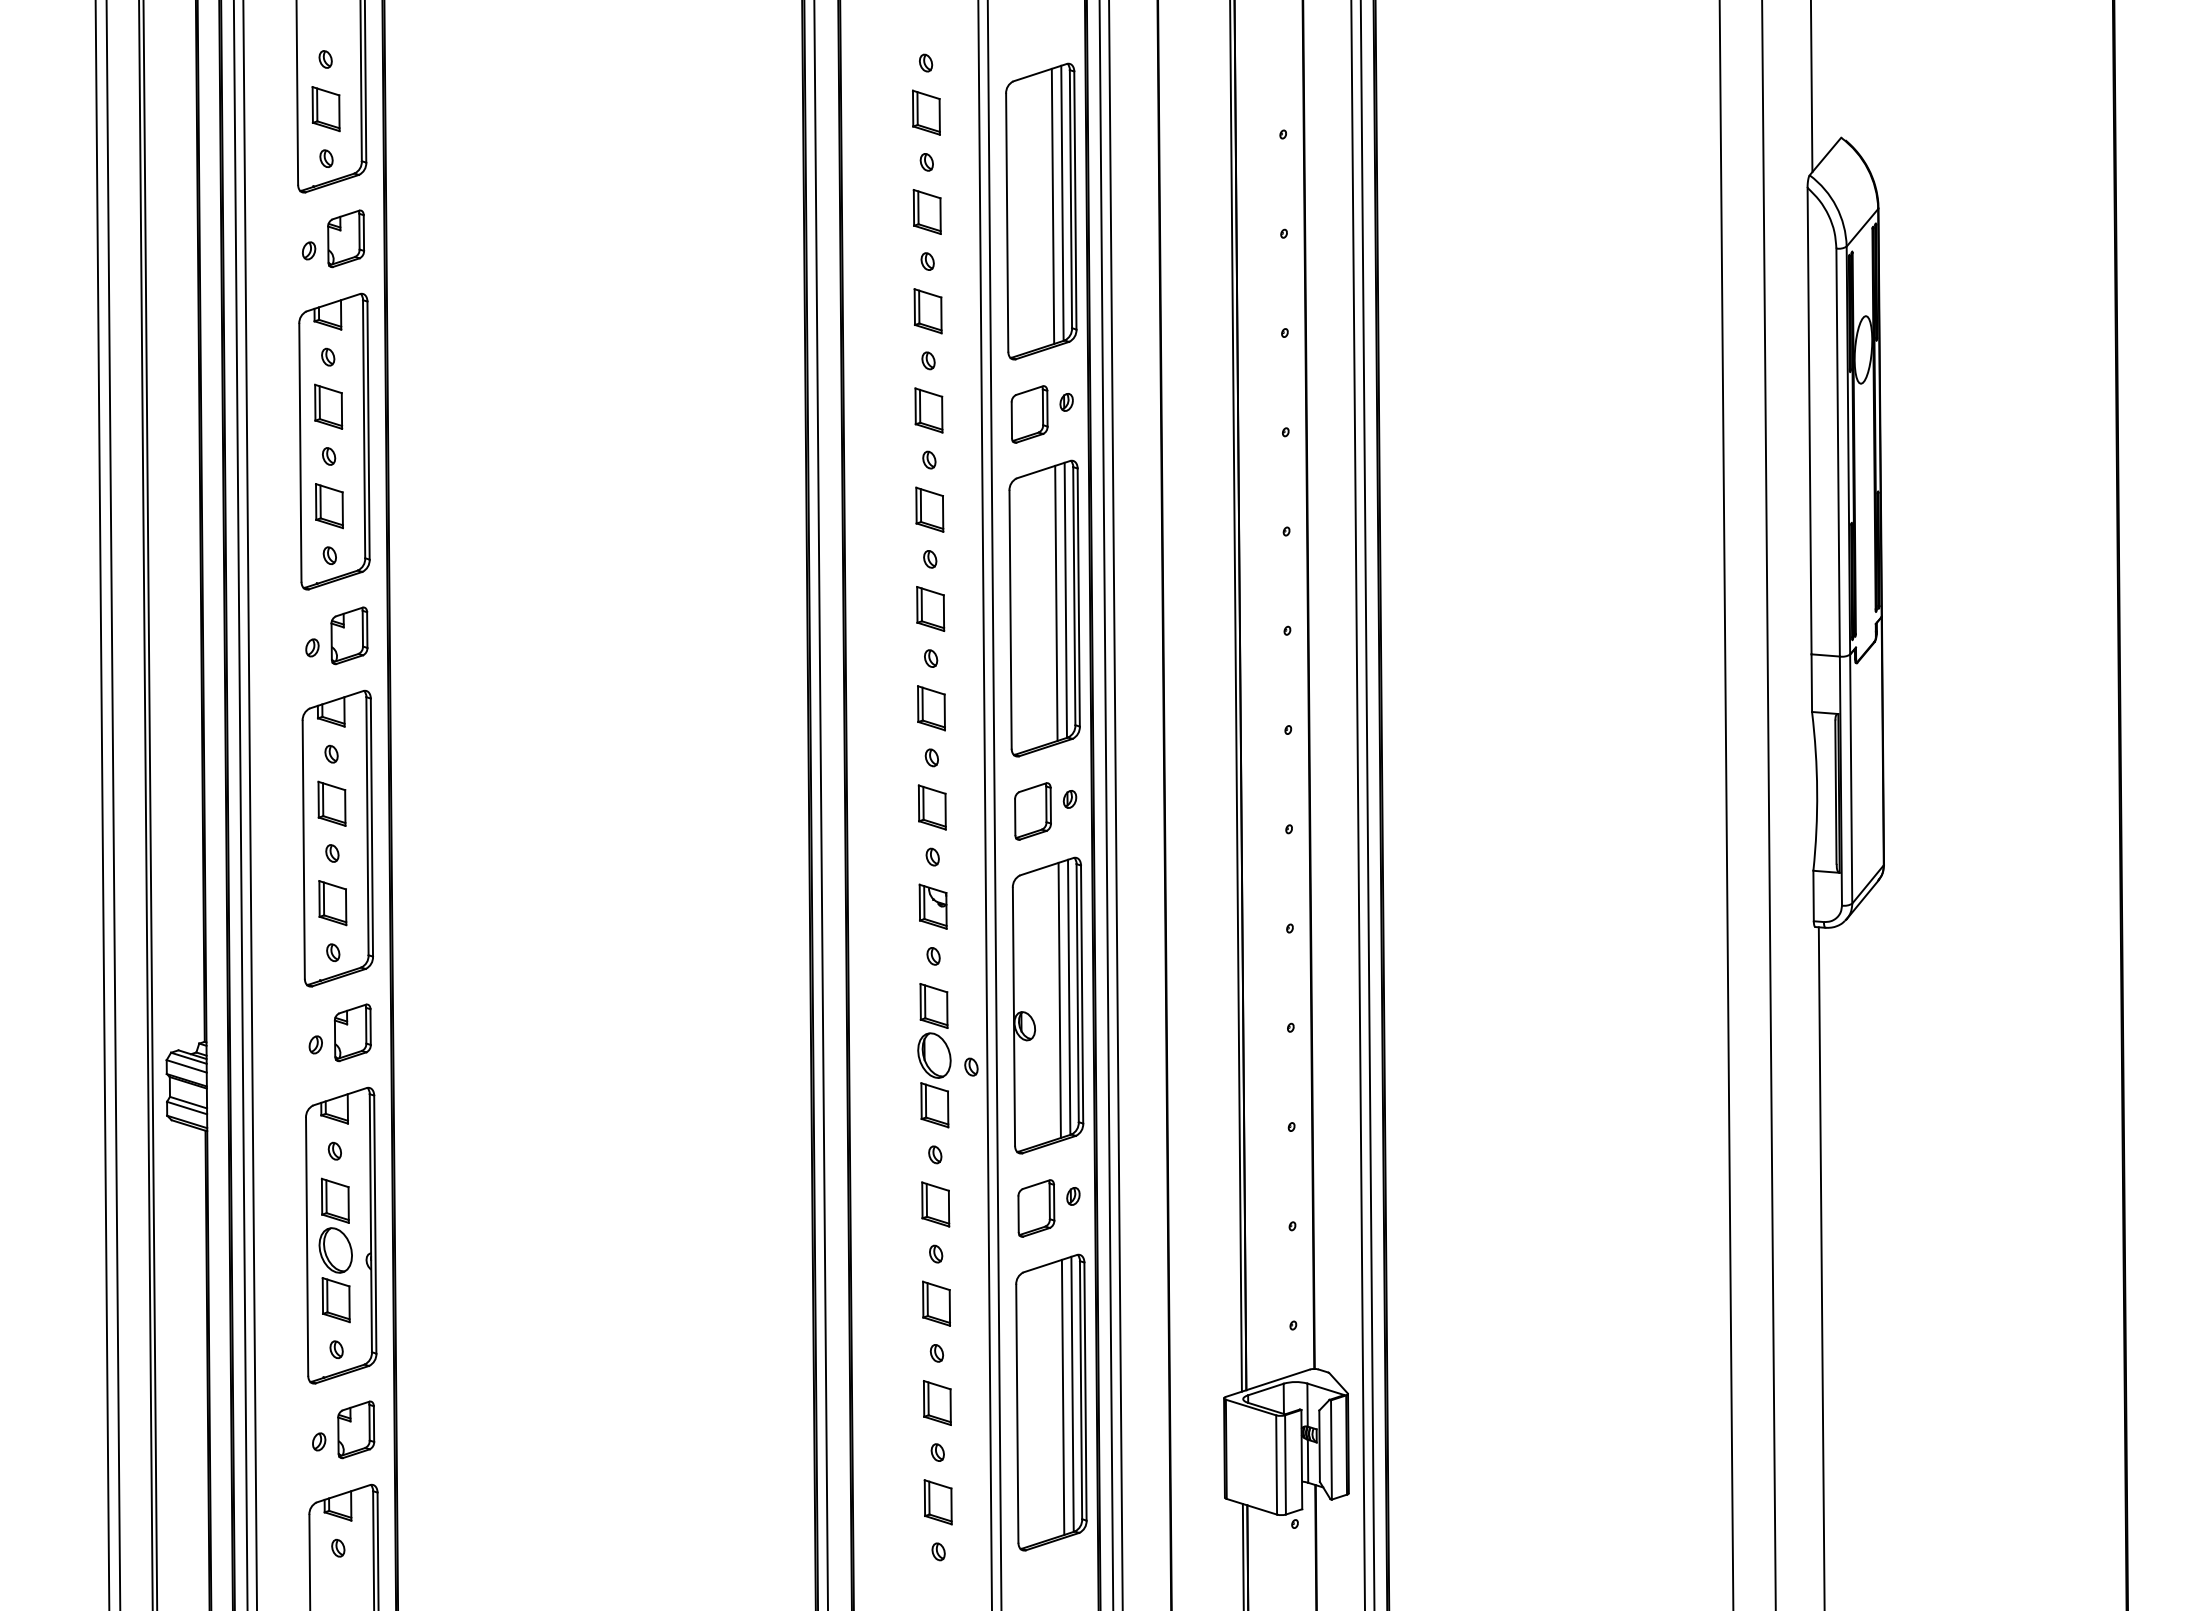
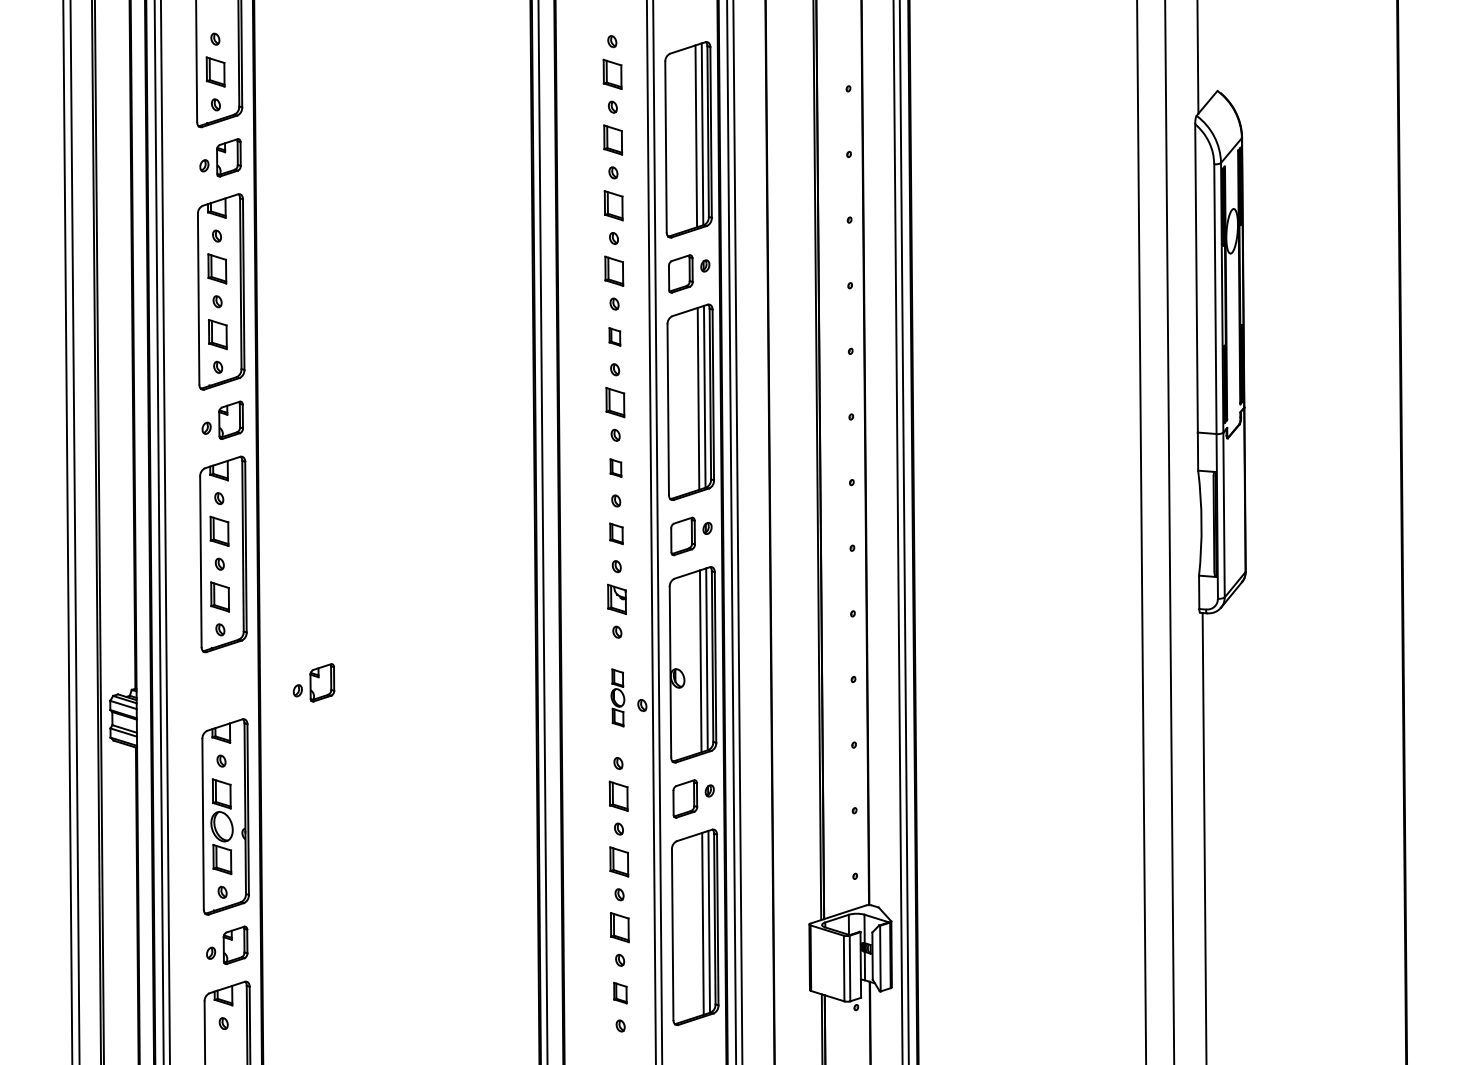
part: (929, 509) -> (614, 336), size x0.6
part: (930, 707) -> (615, 467), size x0.6
part: (932, 807) -> (616, 533), size x0.7
part: (339, 1032) -> (313, 682), moved
part: (933, 1055) -> (617, 697), size x0.6
part: (938, 1501) -> (620, 992), size x0.7

